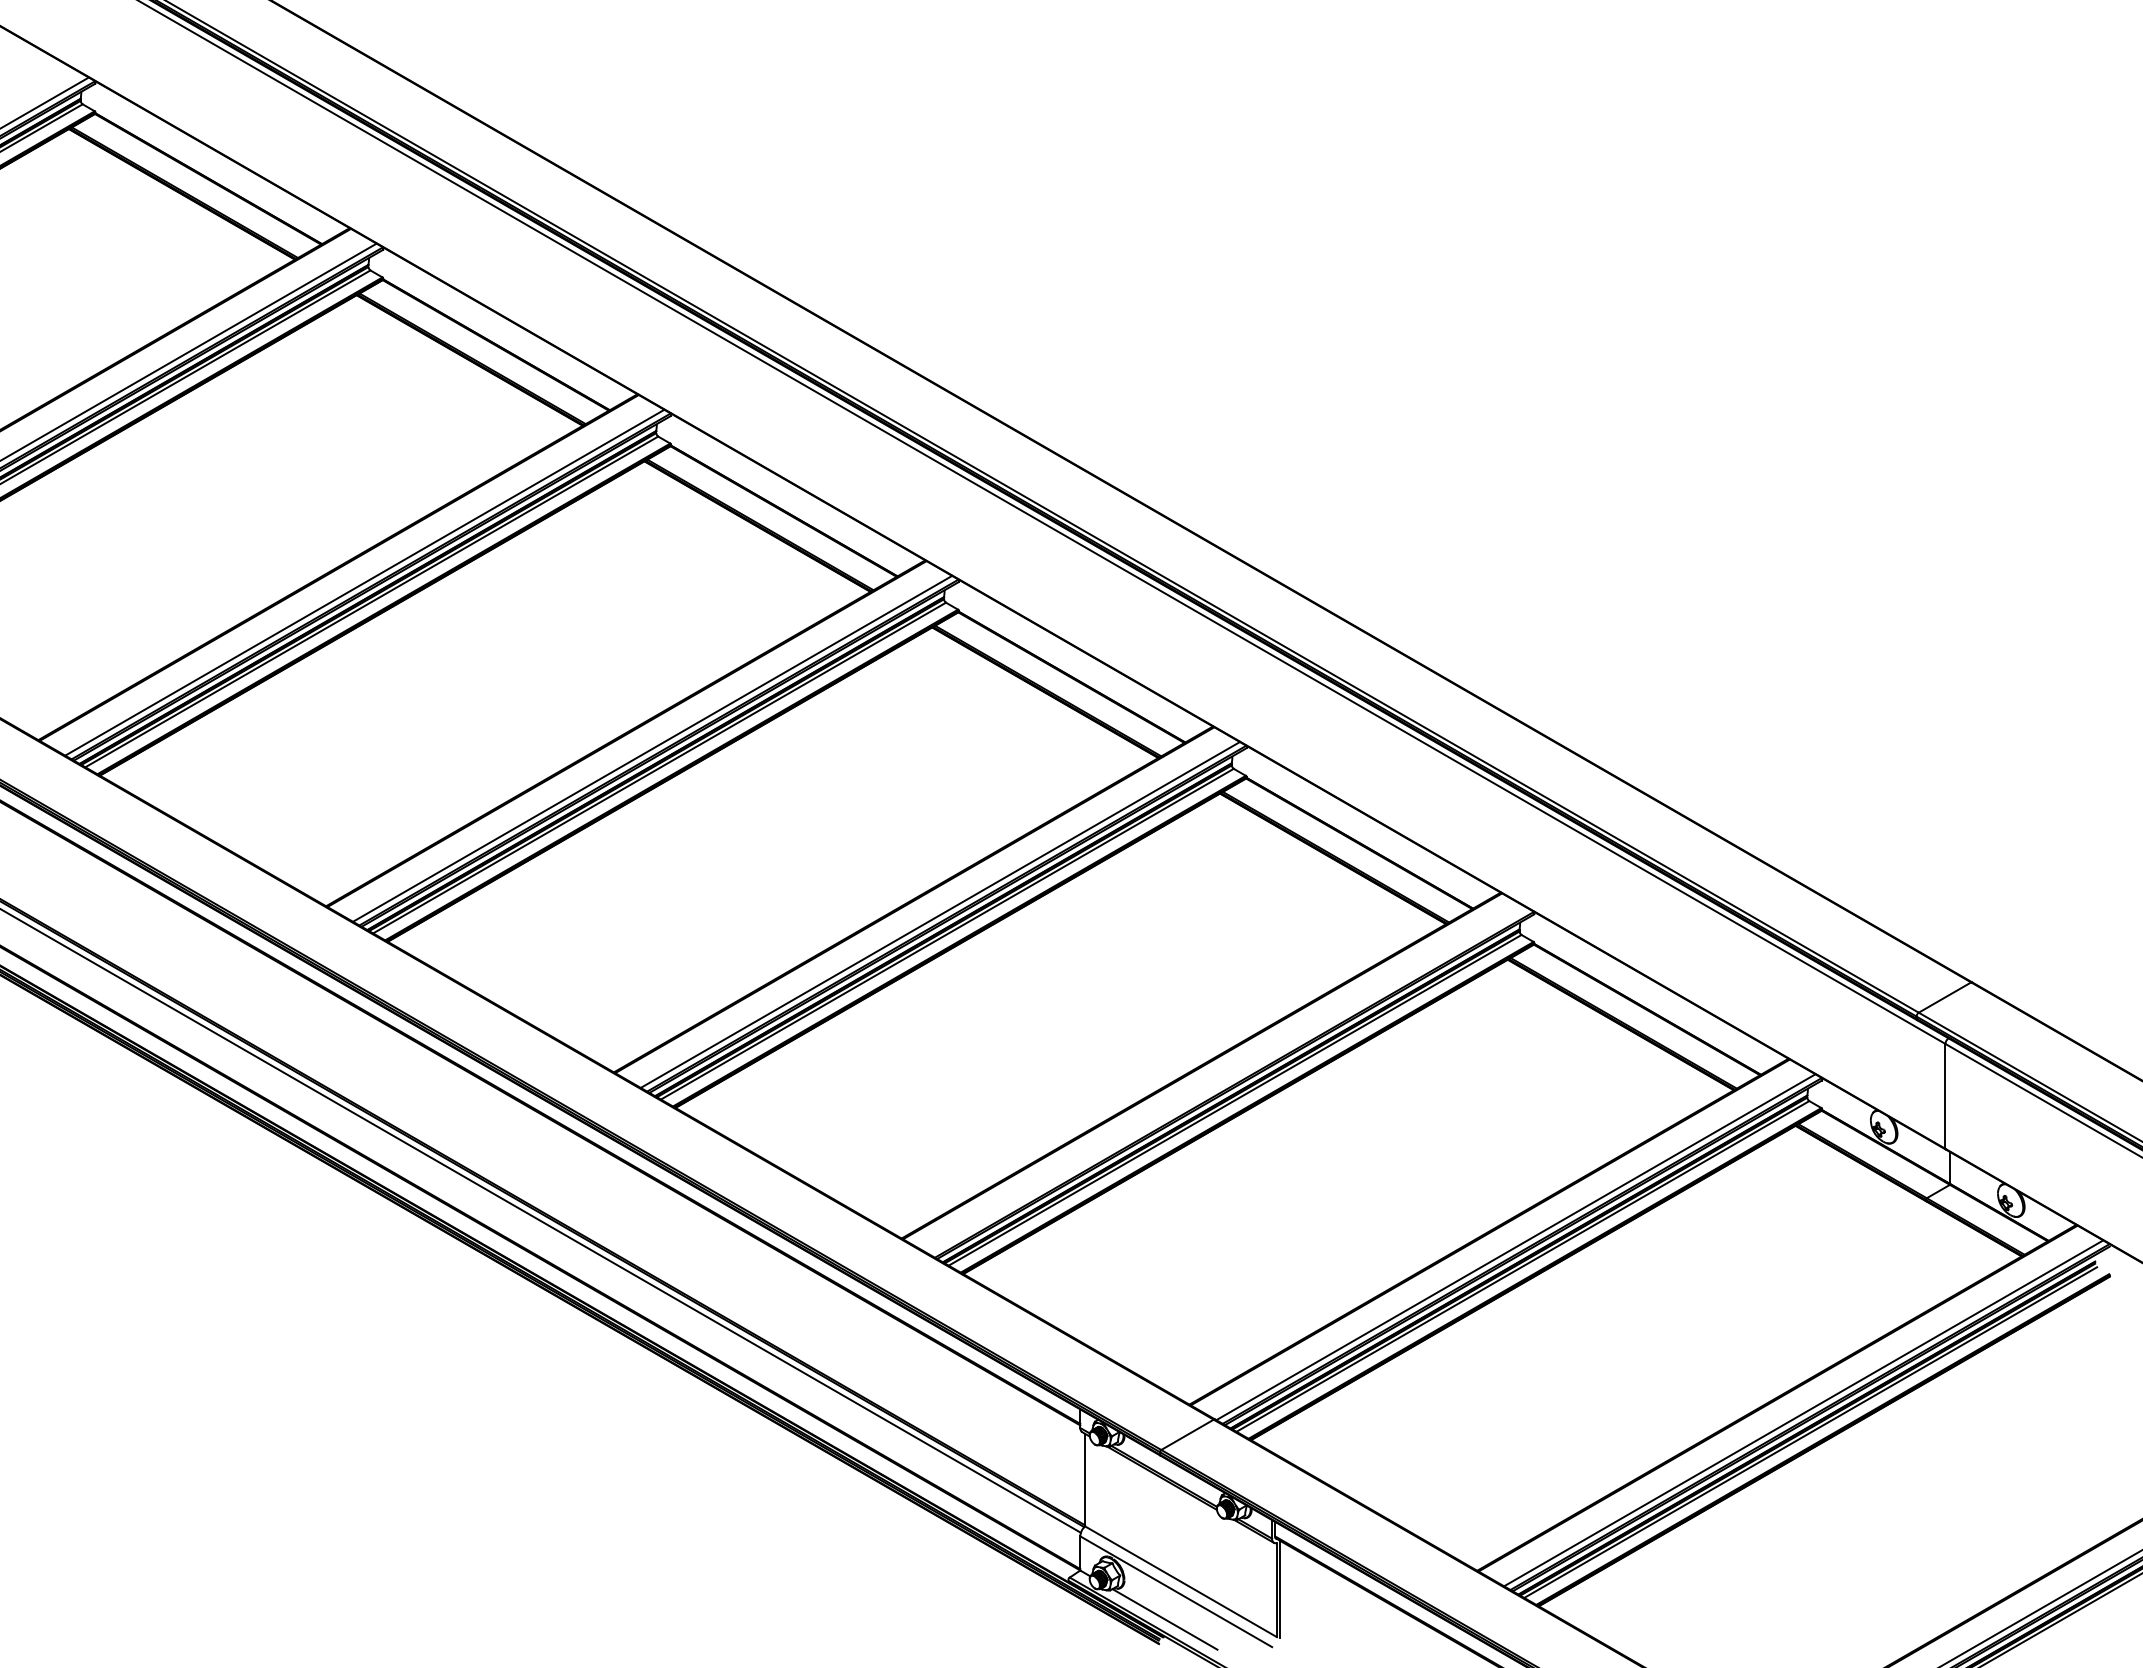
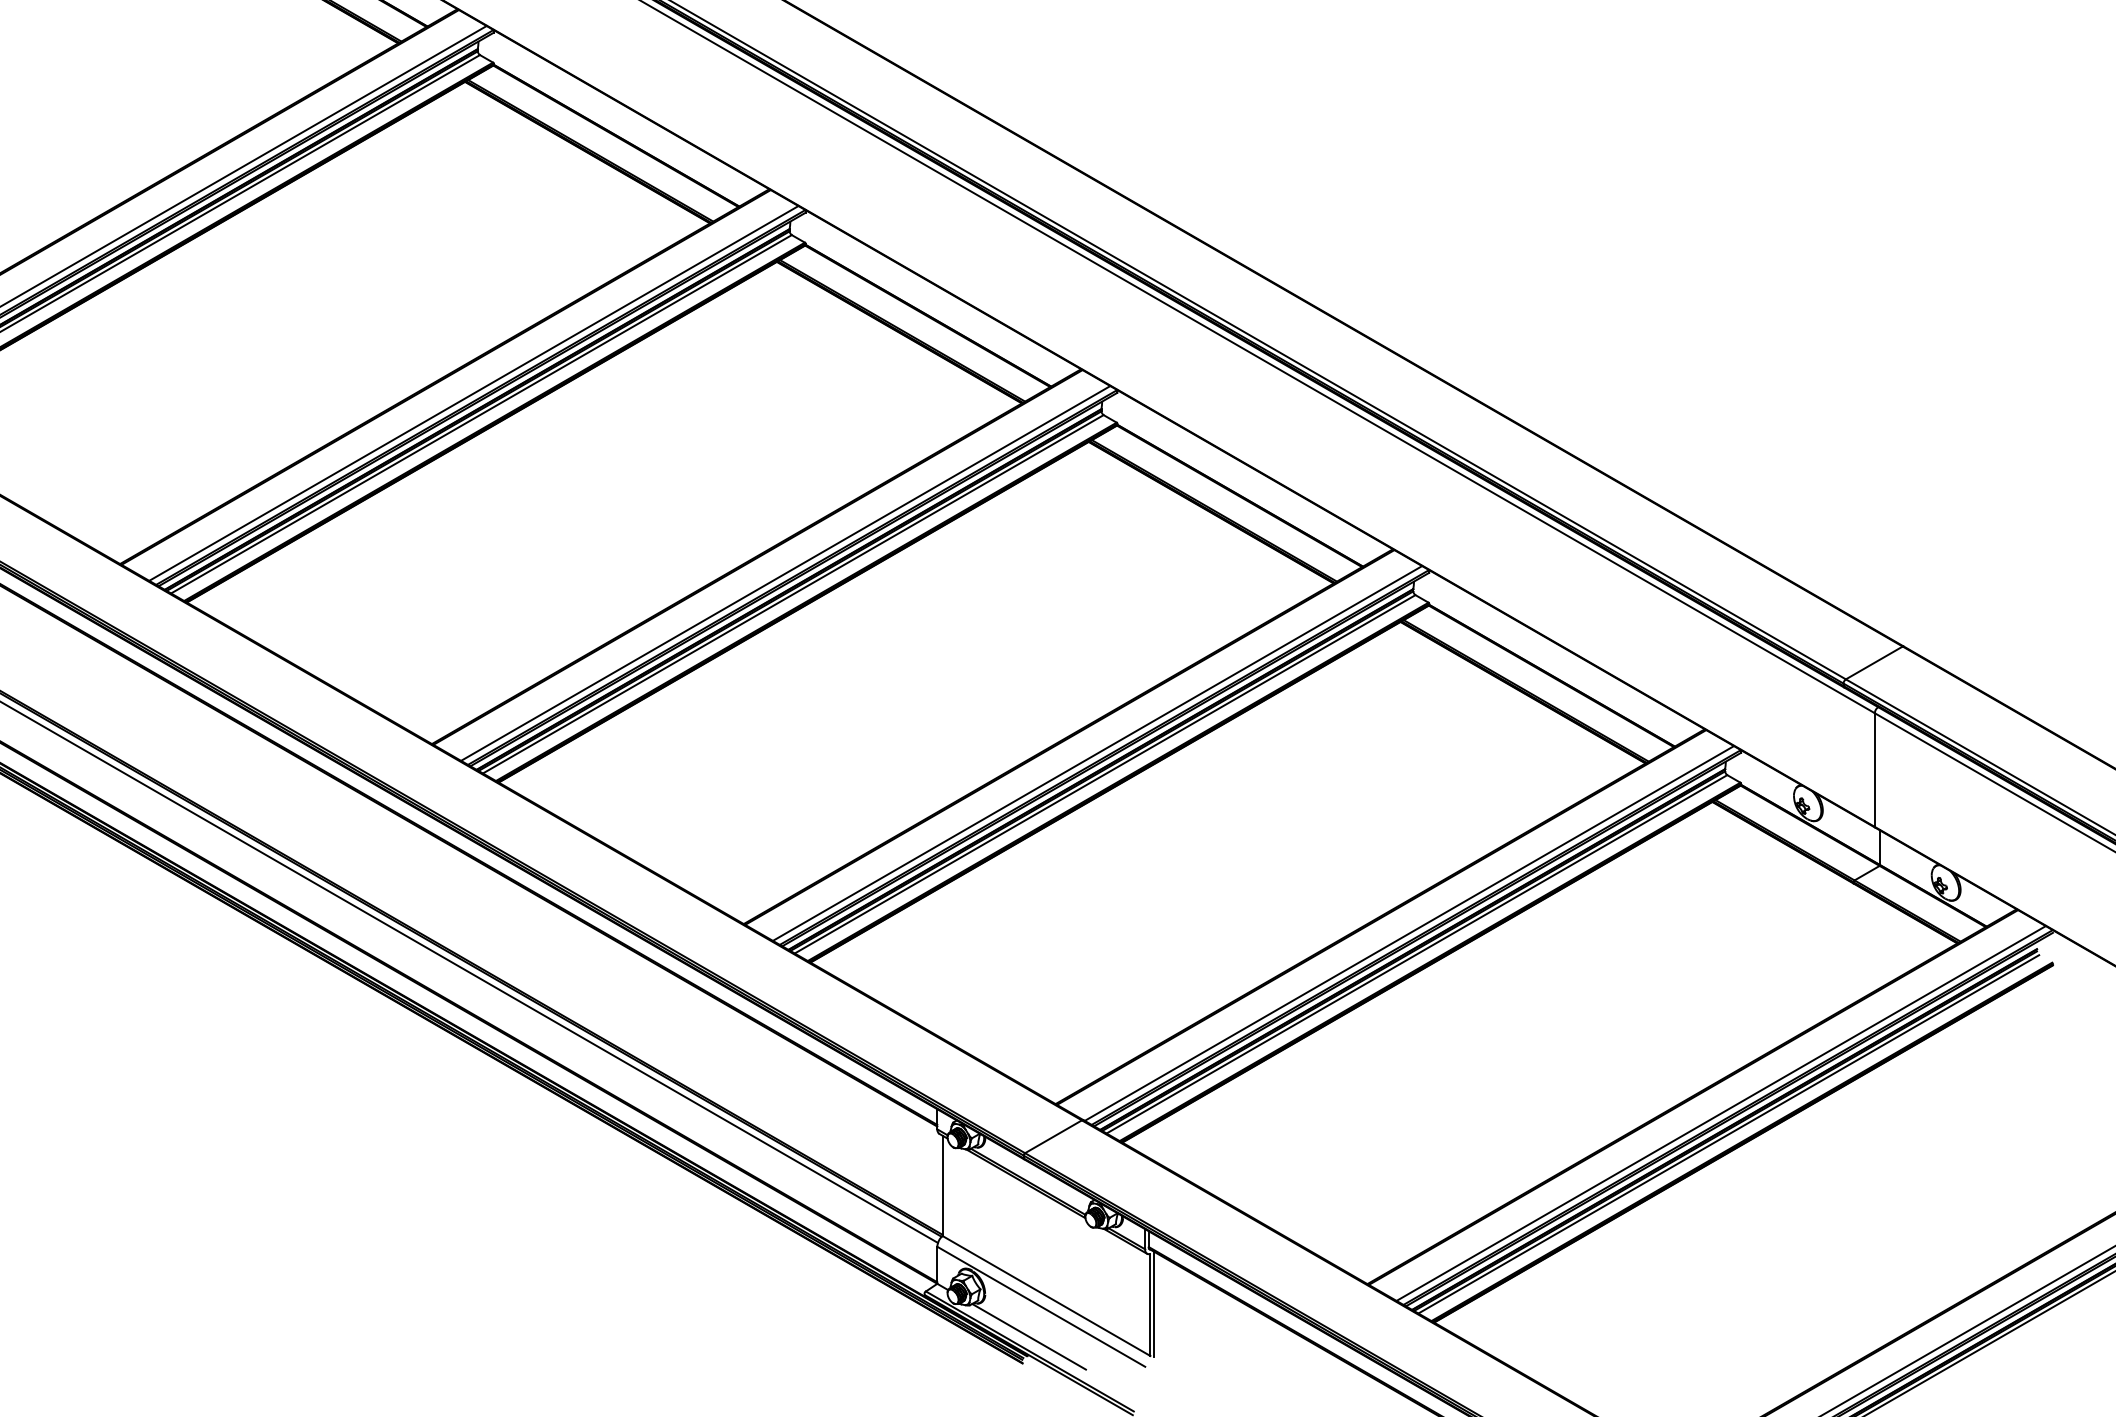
line: (1227, 1081) -> (1096, 753), added

